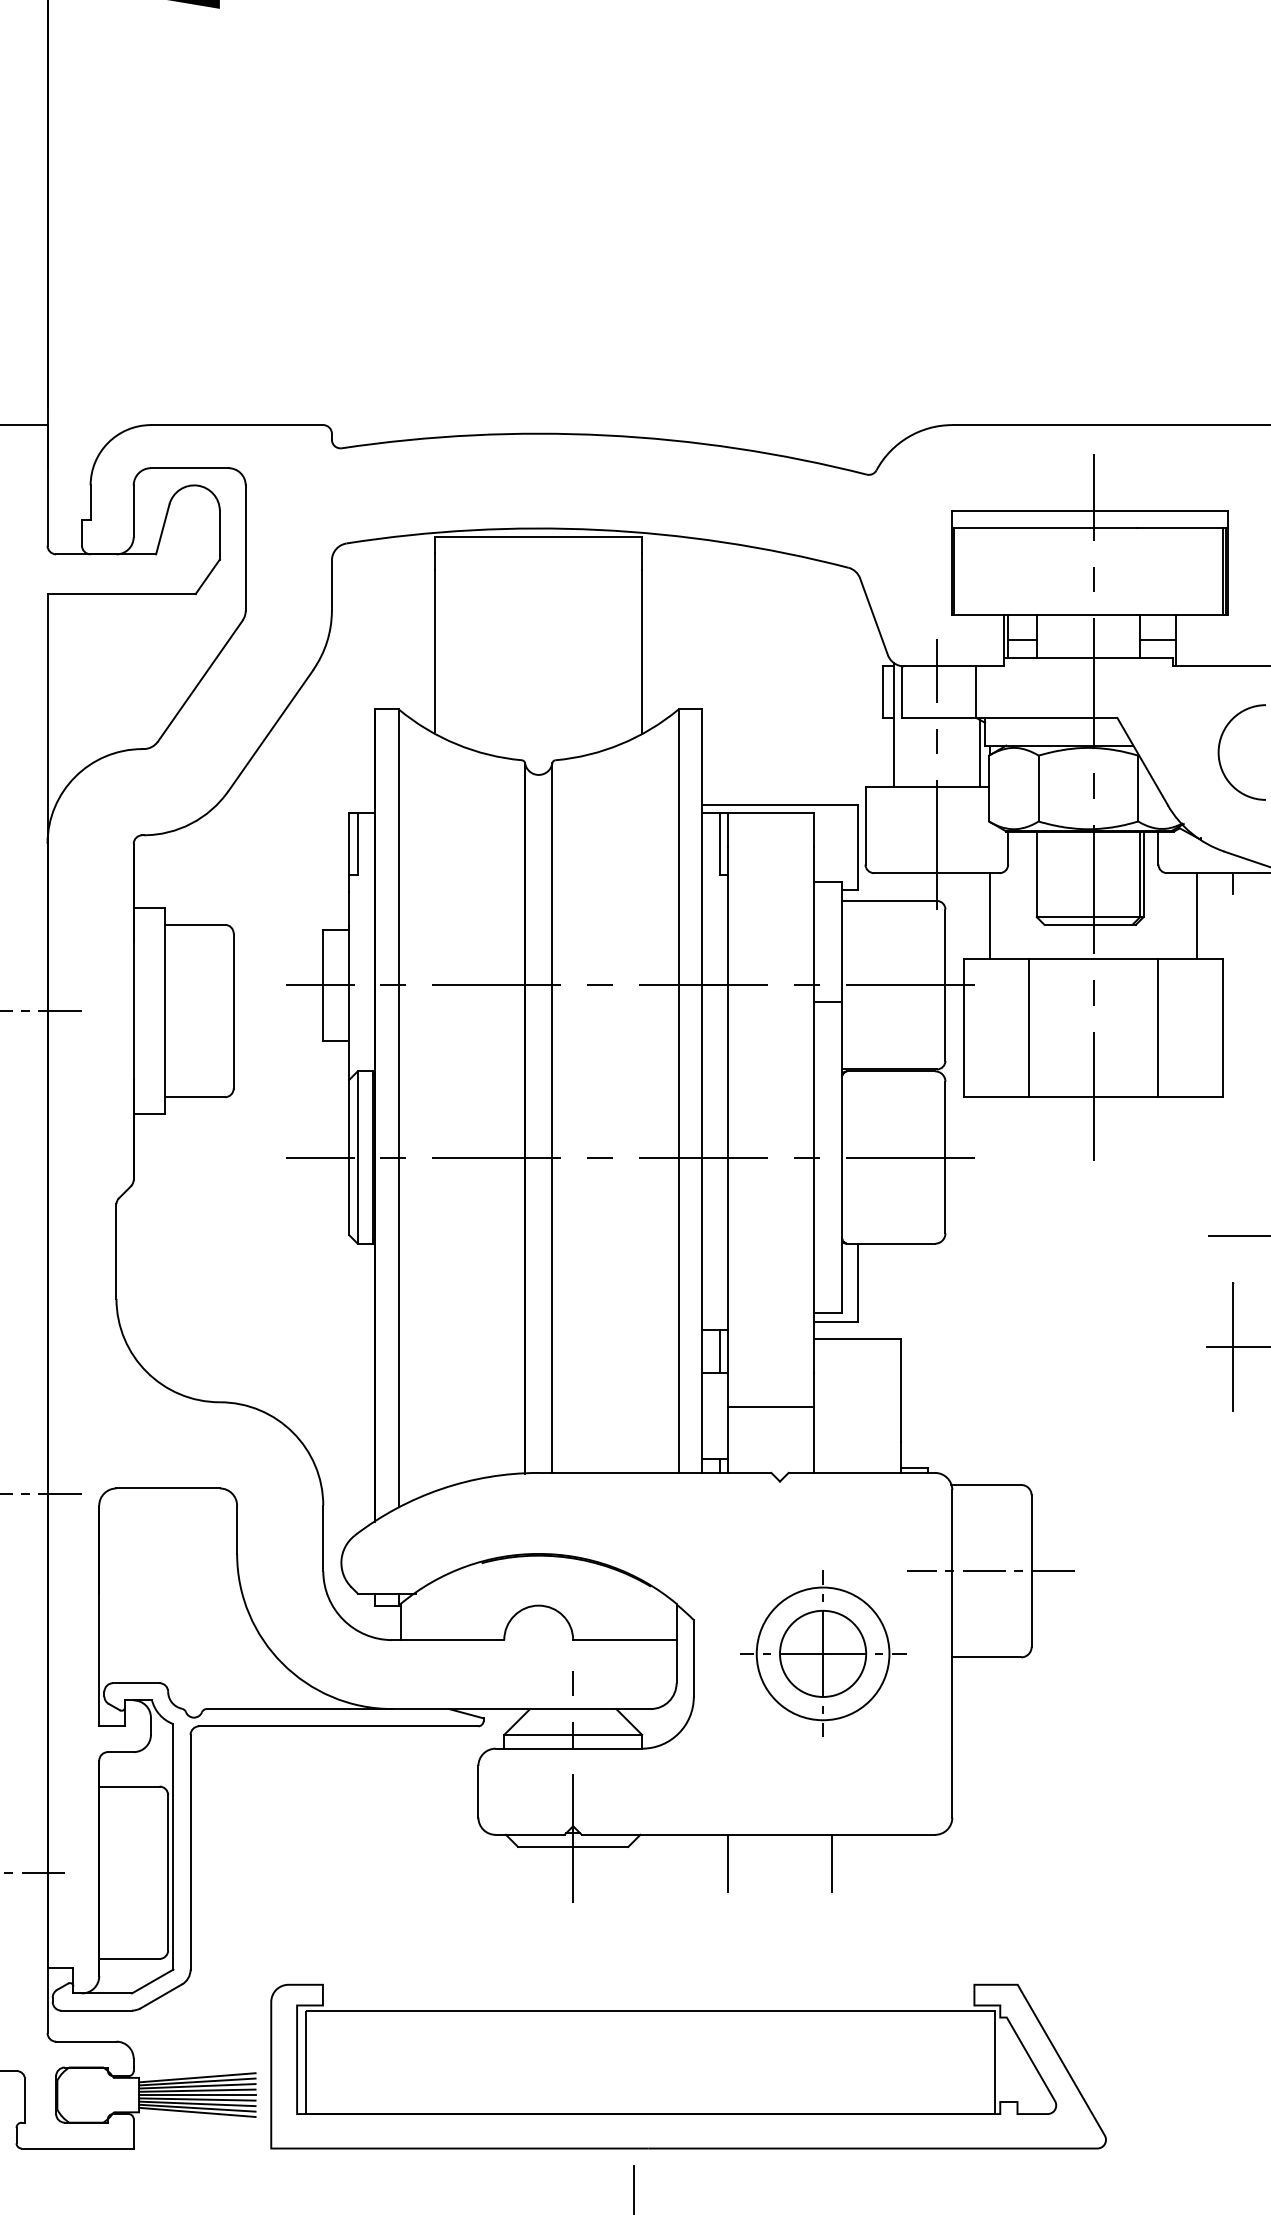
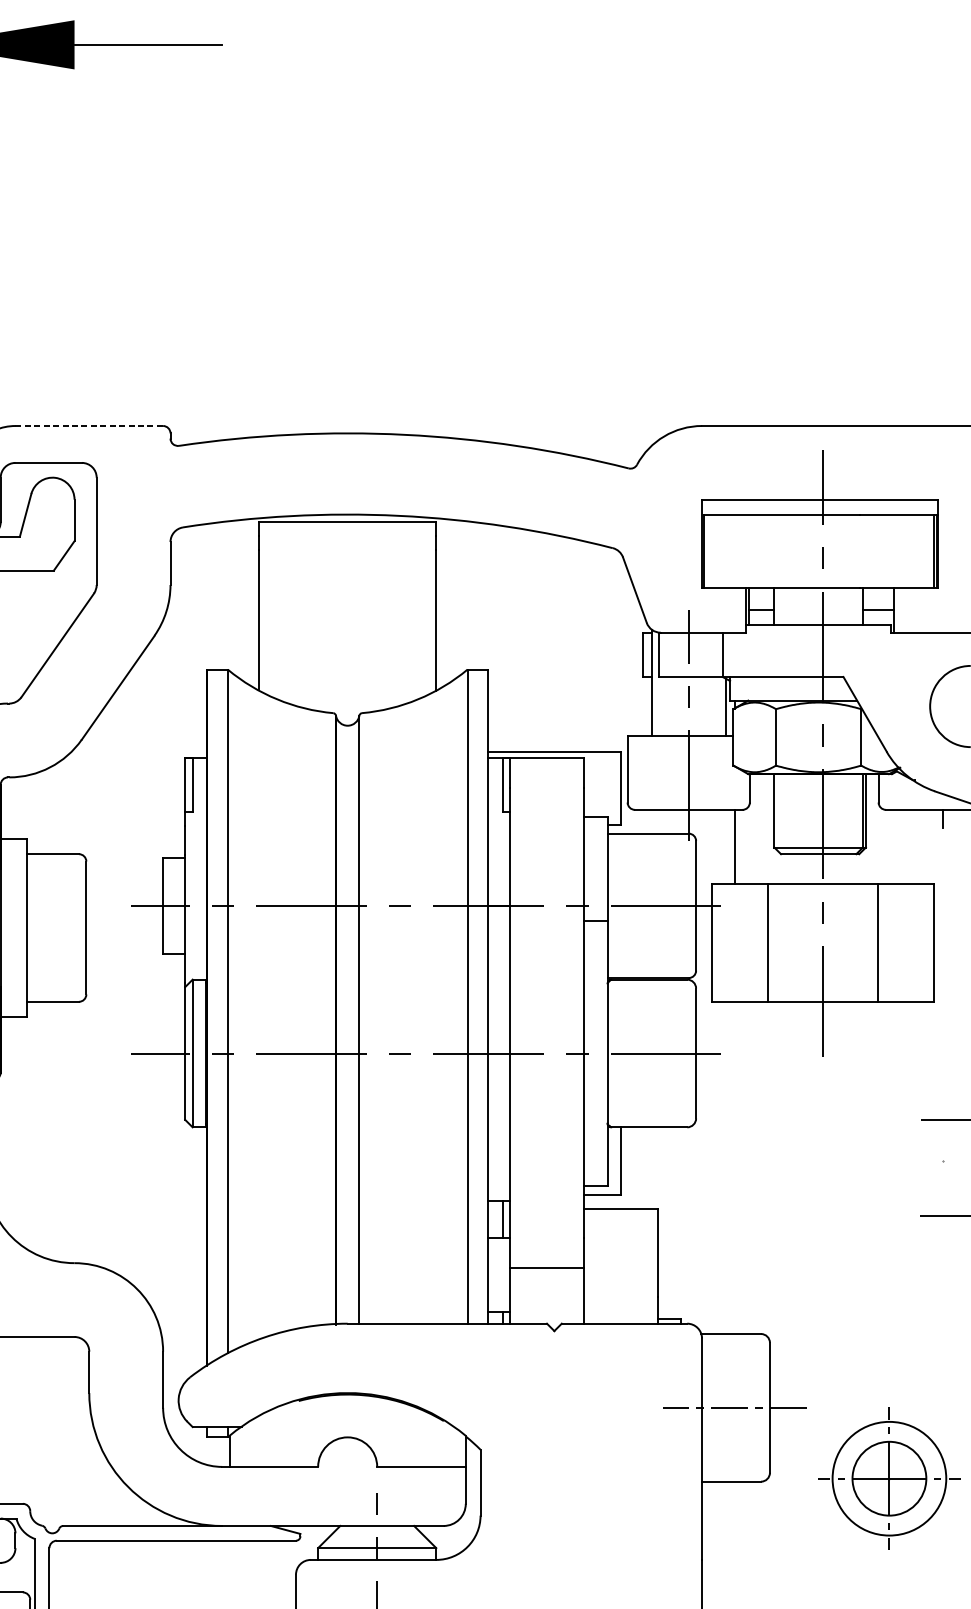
line: (237, 425) -> (89, 426), solid -> dashed
line: (1197, 916) -> (912, 846), removed
line: (1233, 1346) -> (942, 1215), removed
part: (823, 1653) -> (889, 1478), moved

